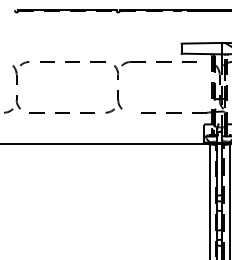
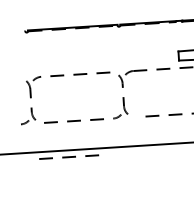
line: (54, 151) -> (69, 156), added

